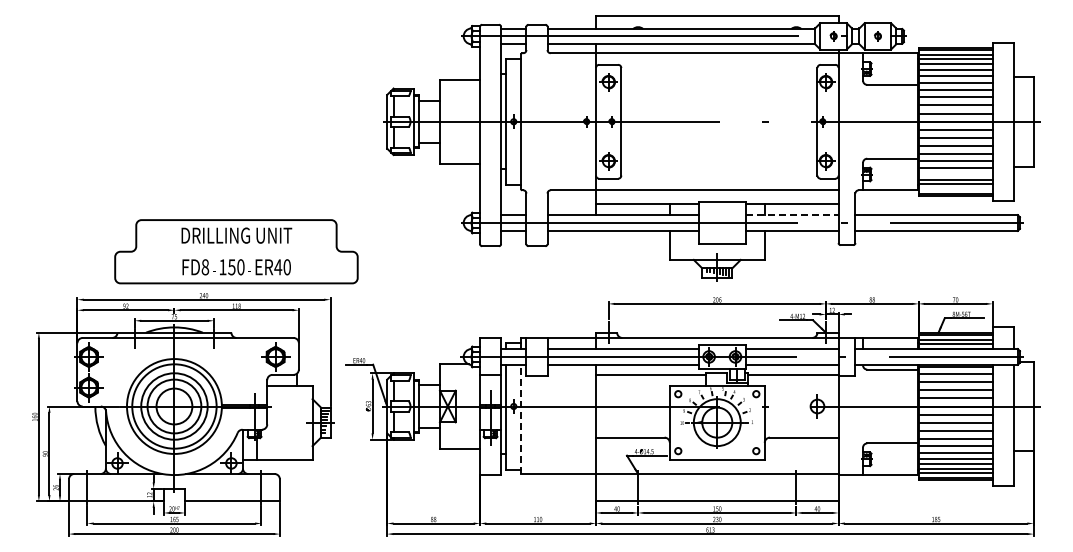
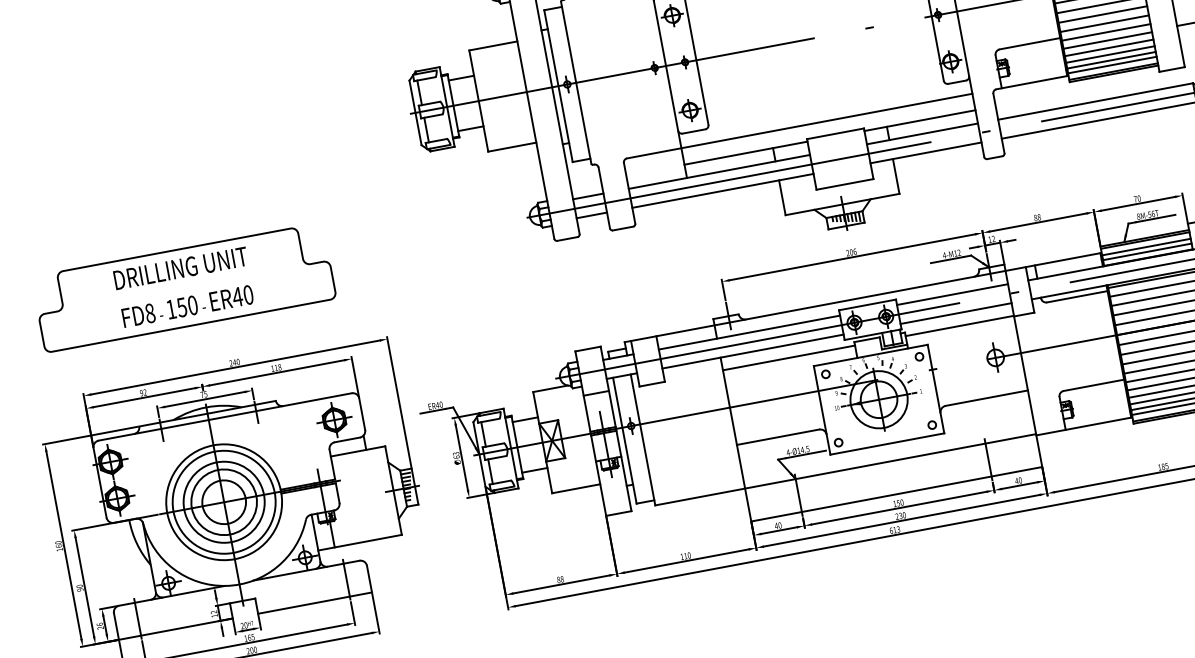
line: (955, 173) -> (1108, 47), added
line: (955, 188) -> (1112, 65), added
line: (792, 215) -> (922, 134), dashed -> solid
part: (236, 251) -> (184, 287), moved
line: (521, 419) -> (643, 439), dashed -> solid

